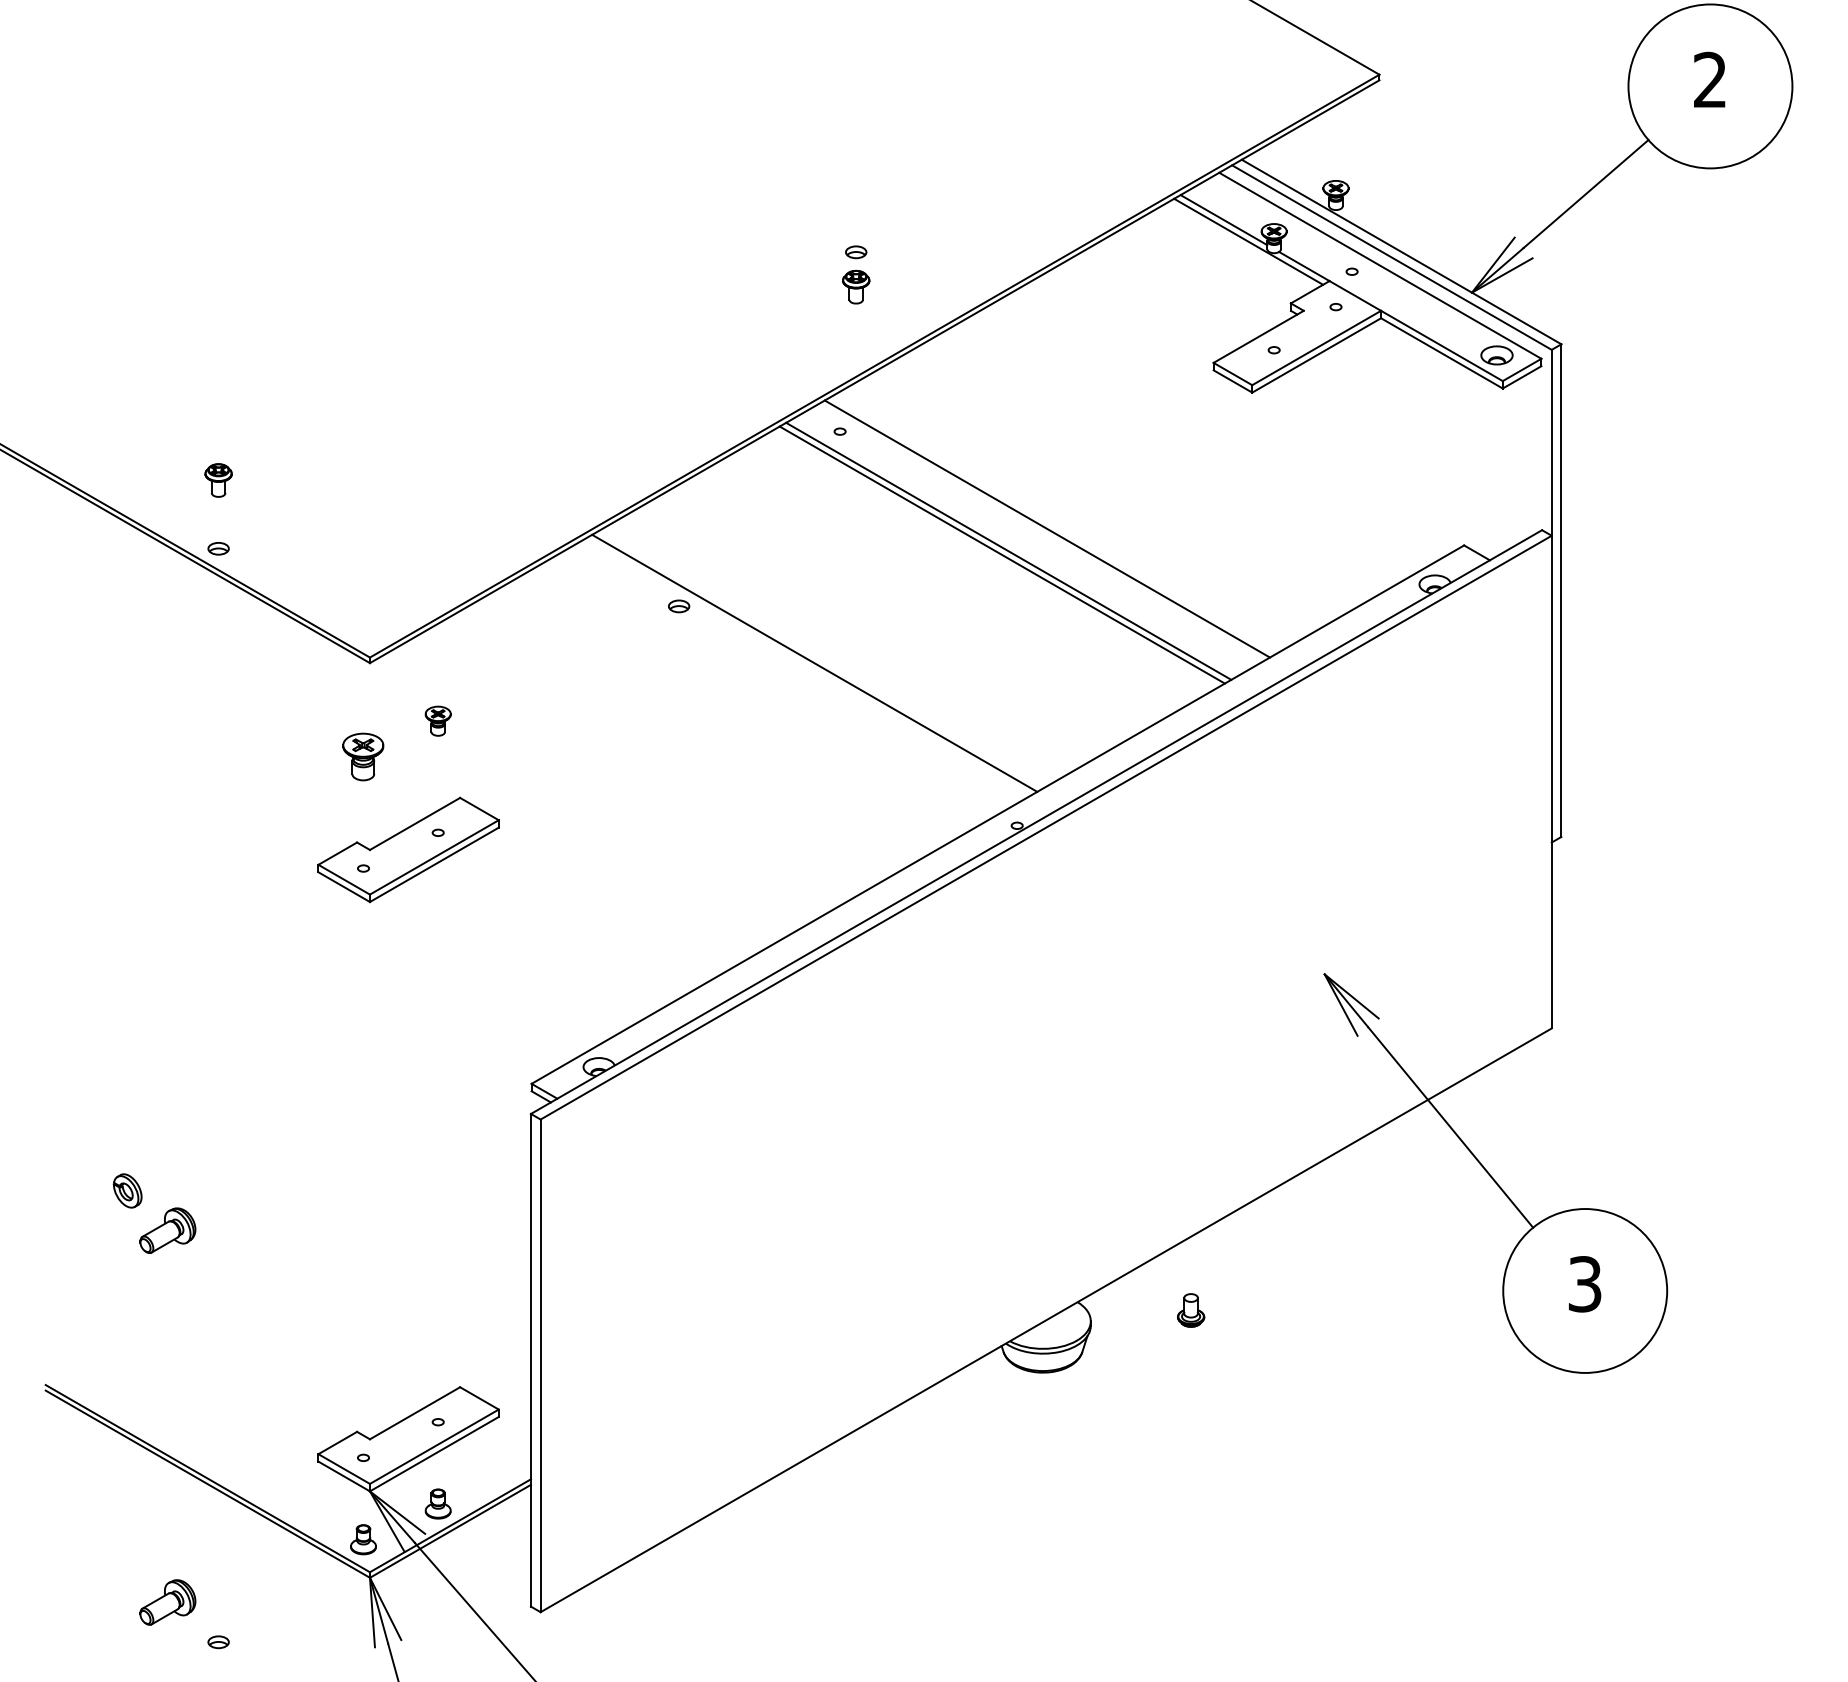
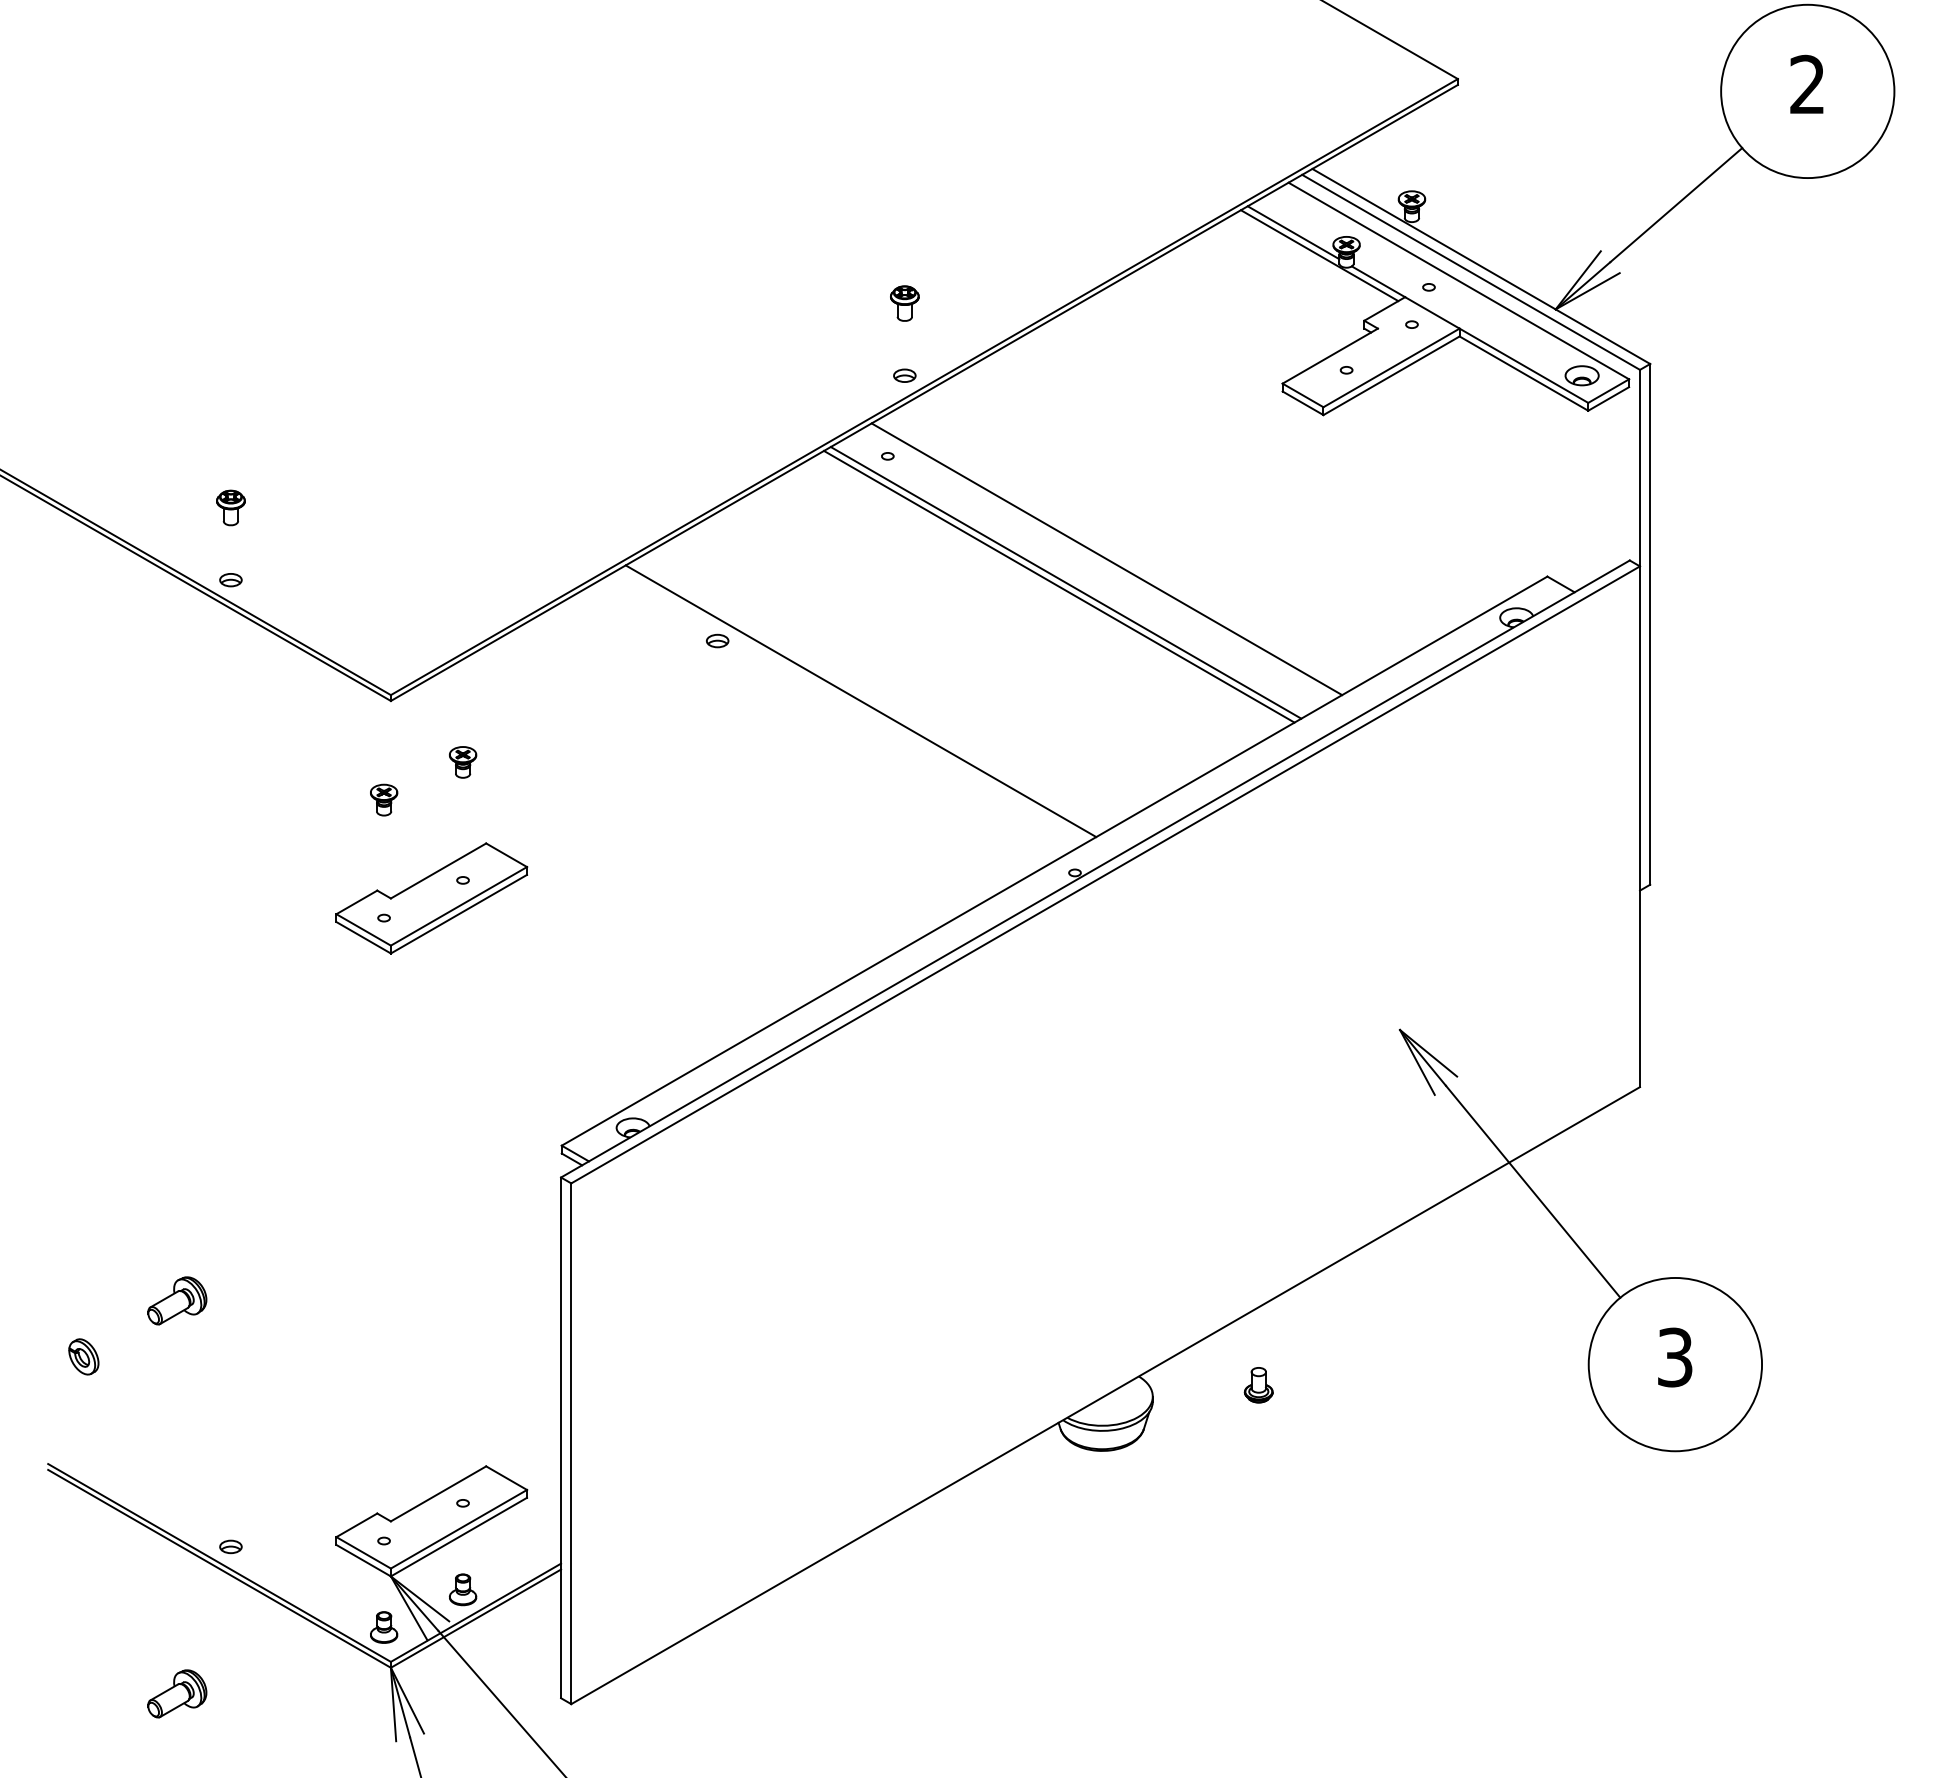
part: (855, 252) -> (904, 375), moved
part: (363, 756) -> (384, 799), size x0.62
part: (127, 1190) -> (83, 1356), moved
part: (218, 1641) -> (230, 1546), moved

